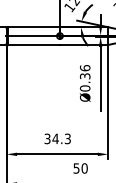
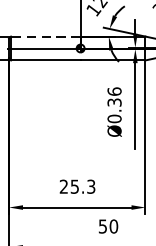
line: (34, 27) -> (46, 36), solid -> dashed
text: (51, 138) -> (69, 186), 34.3 -> 25.3

